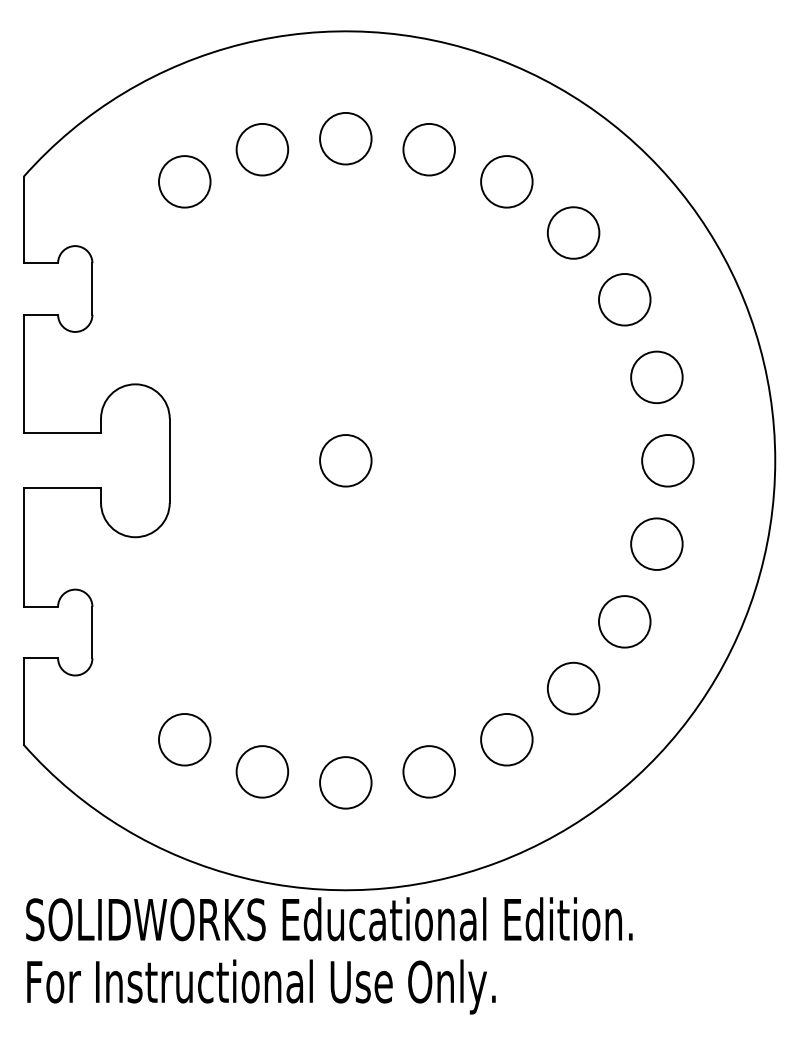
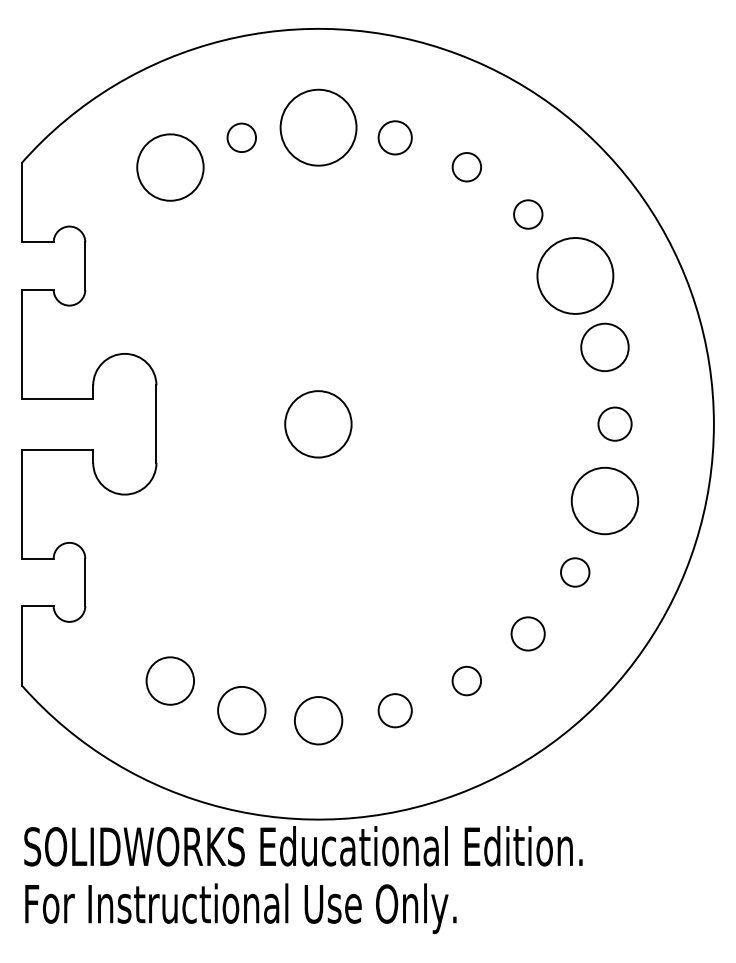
circle: (345, 138) -> (318, 127), size x1.6
circle: (262, 149) -> (241, 137), size x0.6
circle: (428, 149) -> (394, 137), size x0.7
circle: (183, 180) -> (169, 166), size x1.4
circle: (506, 180) -> (466, 166), size x0.6
circle: (572, 232) -> (527, 214), size x0.6
circle: (624, 299) -> (575, 275), size x1.6
circle: (345, 460) -> (318, 423), size x1.4
circle: (667, 460) -> (614, 423), size x0.7
circle: (656, 543) -> (604, 500), size x1.4
circle: (623, 621) -> (574, 572), size x0.6
circle: (572, 688) -> (527, 633), size x0.7
circle: (506, 739) -> (466, 680), size x0.6
circle: (428, 771) -> (394, 710), size x0.7

